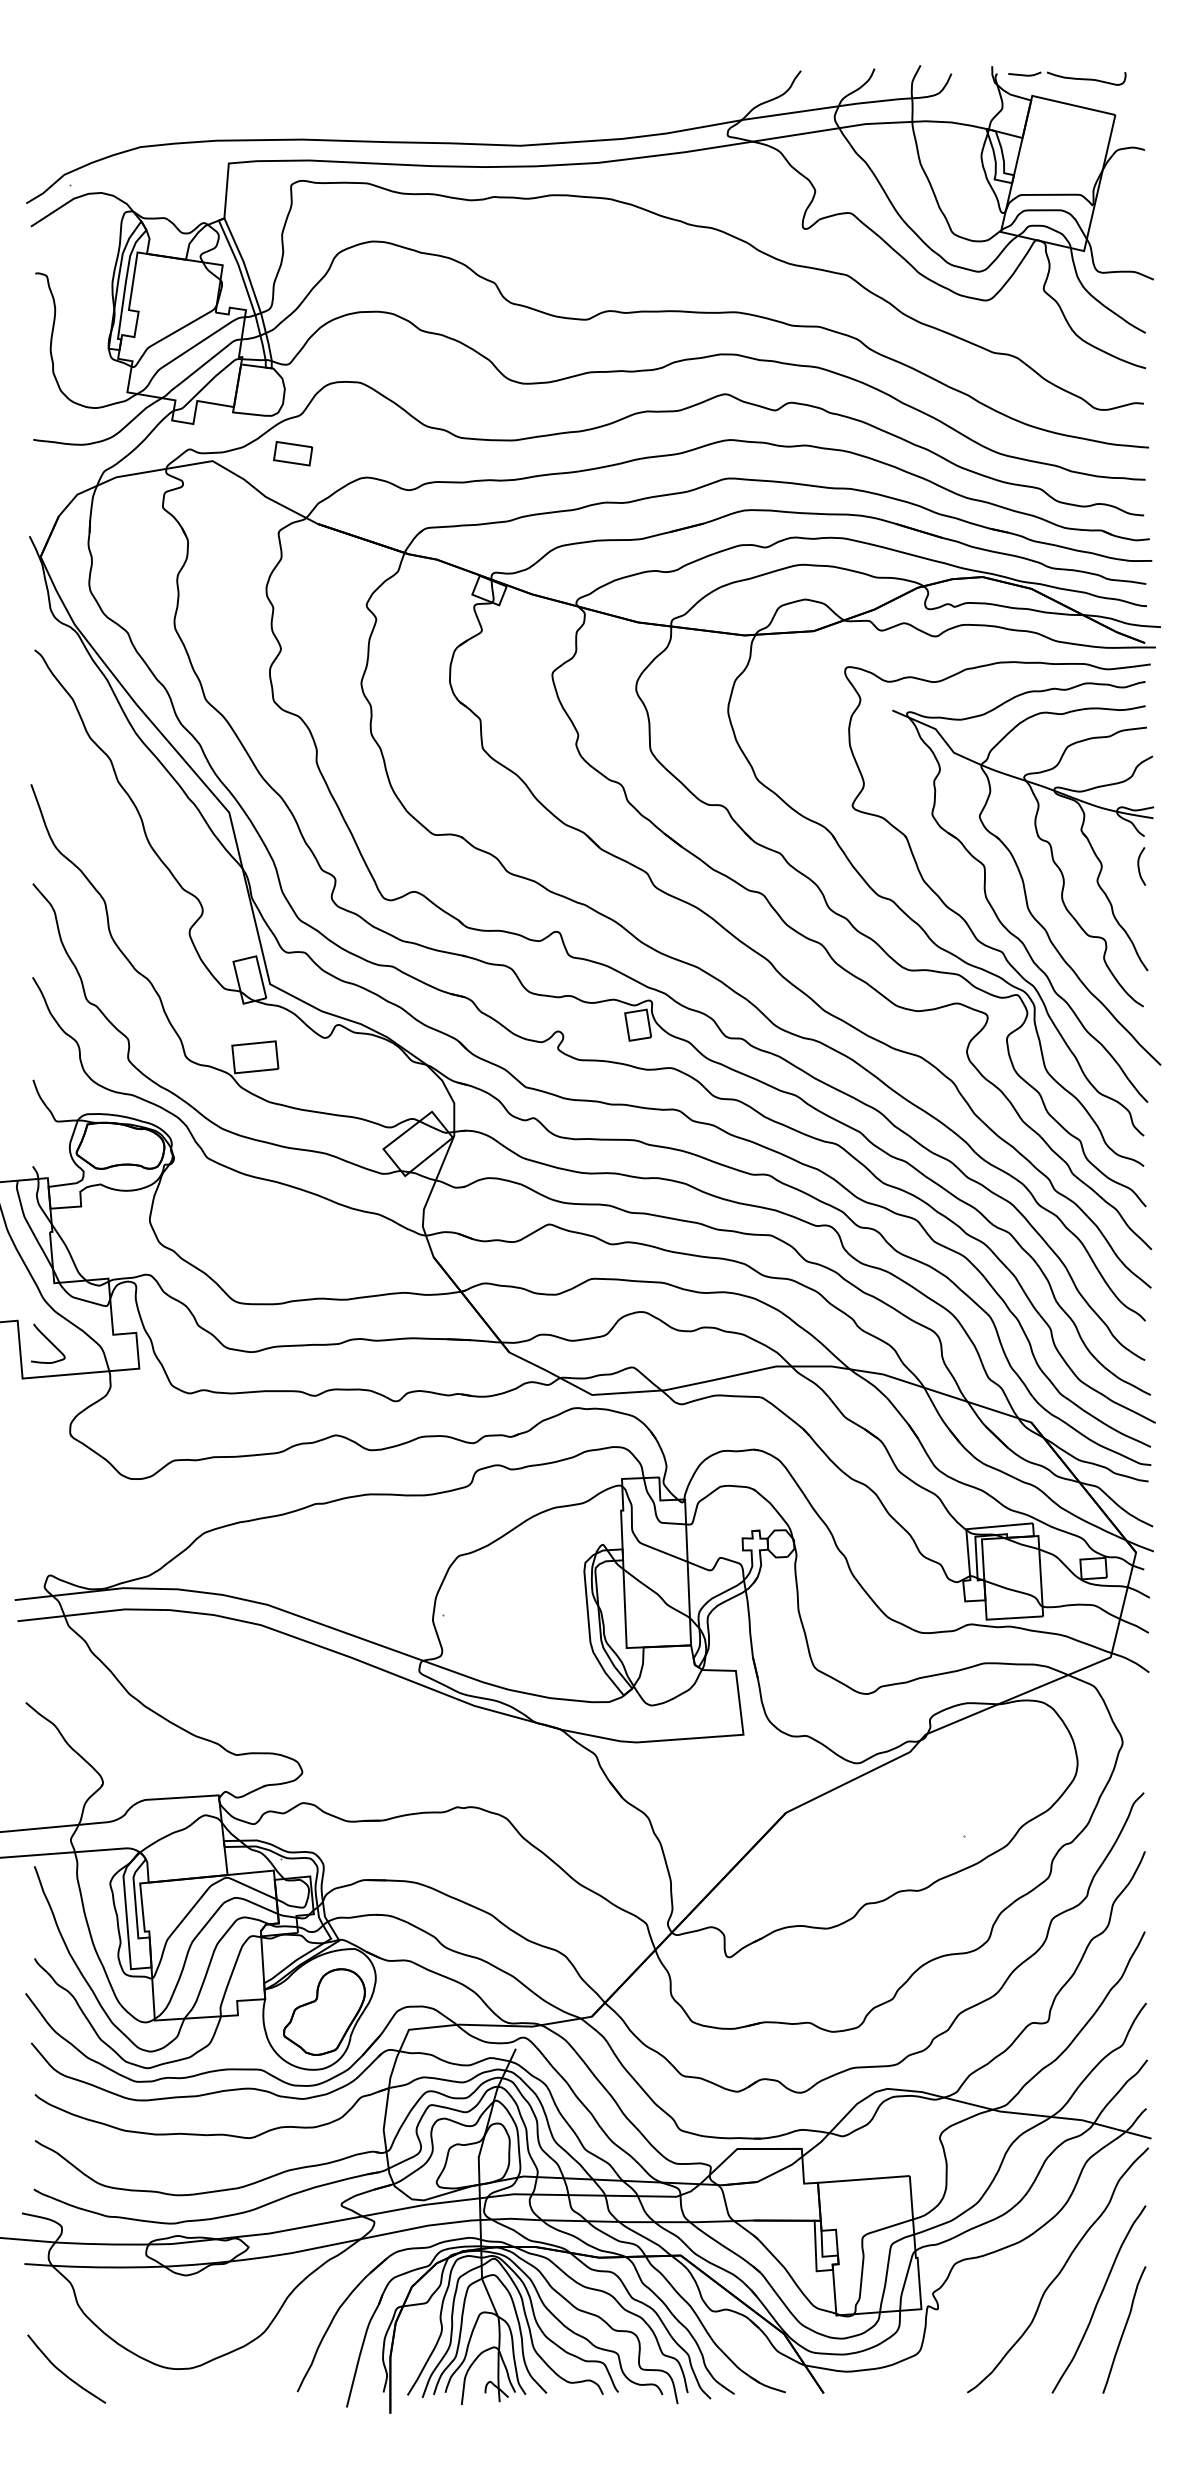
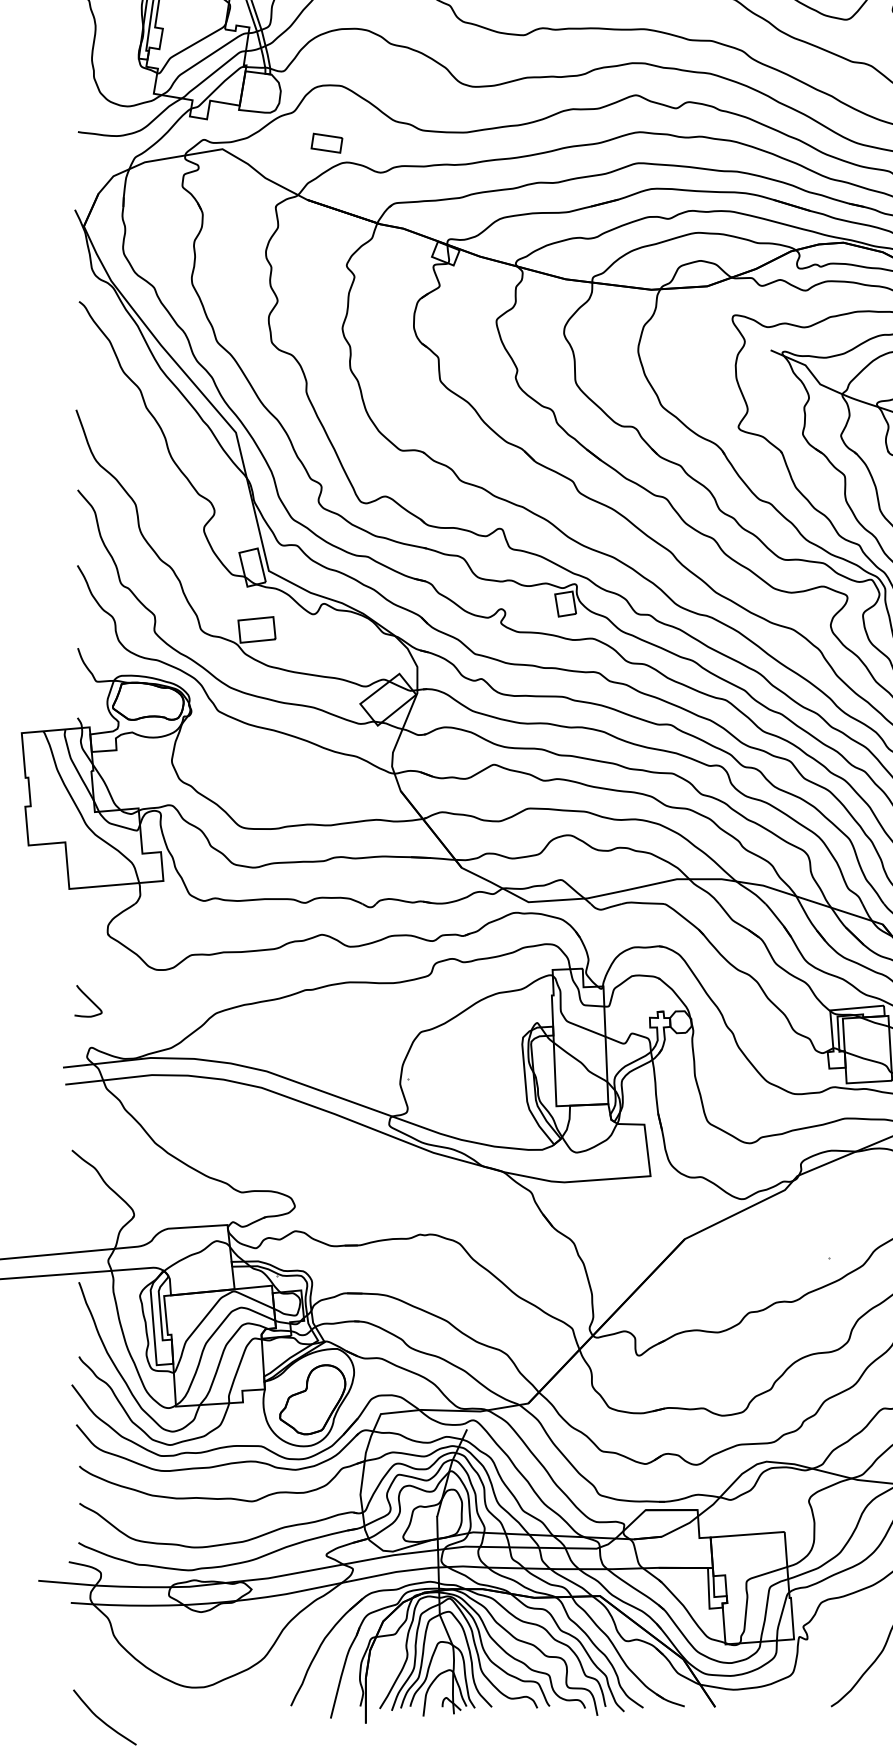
part: (293, 453) -> (327, 143), moved
curve: (49, 1342) -> (89, 1000), moved
curve: (62, 2371) -> (101, 1719), moved

